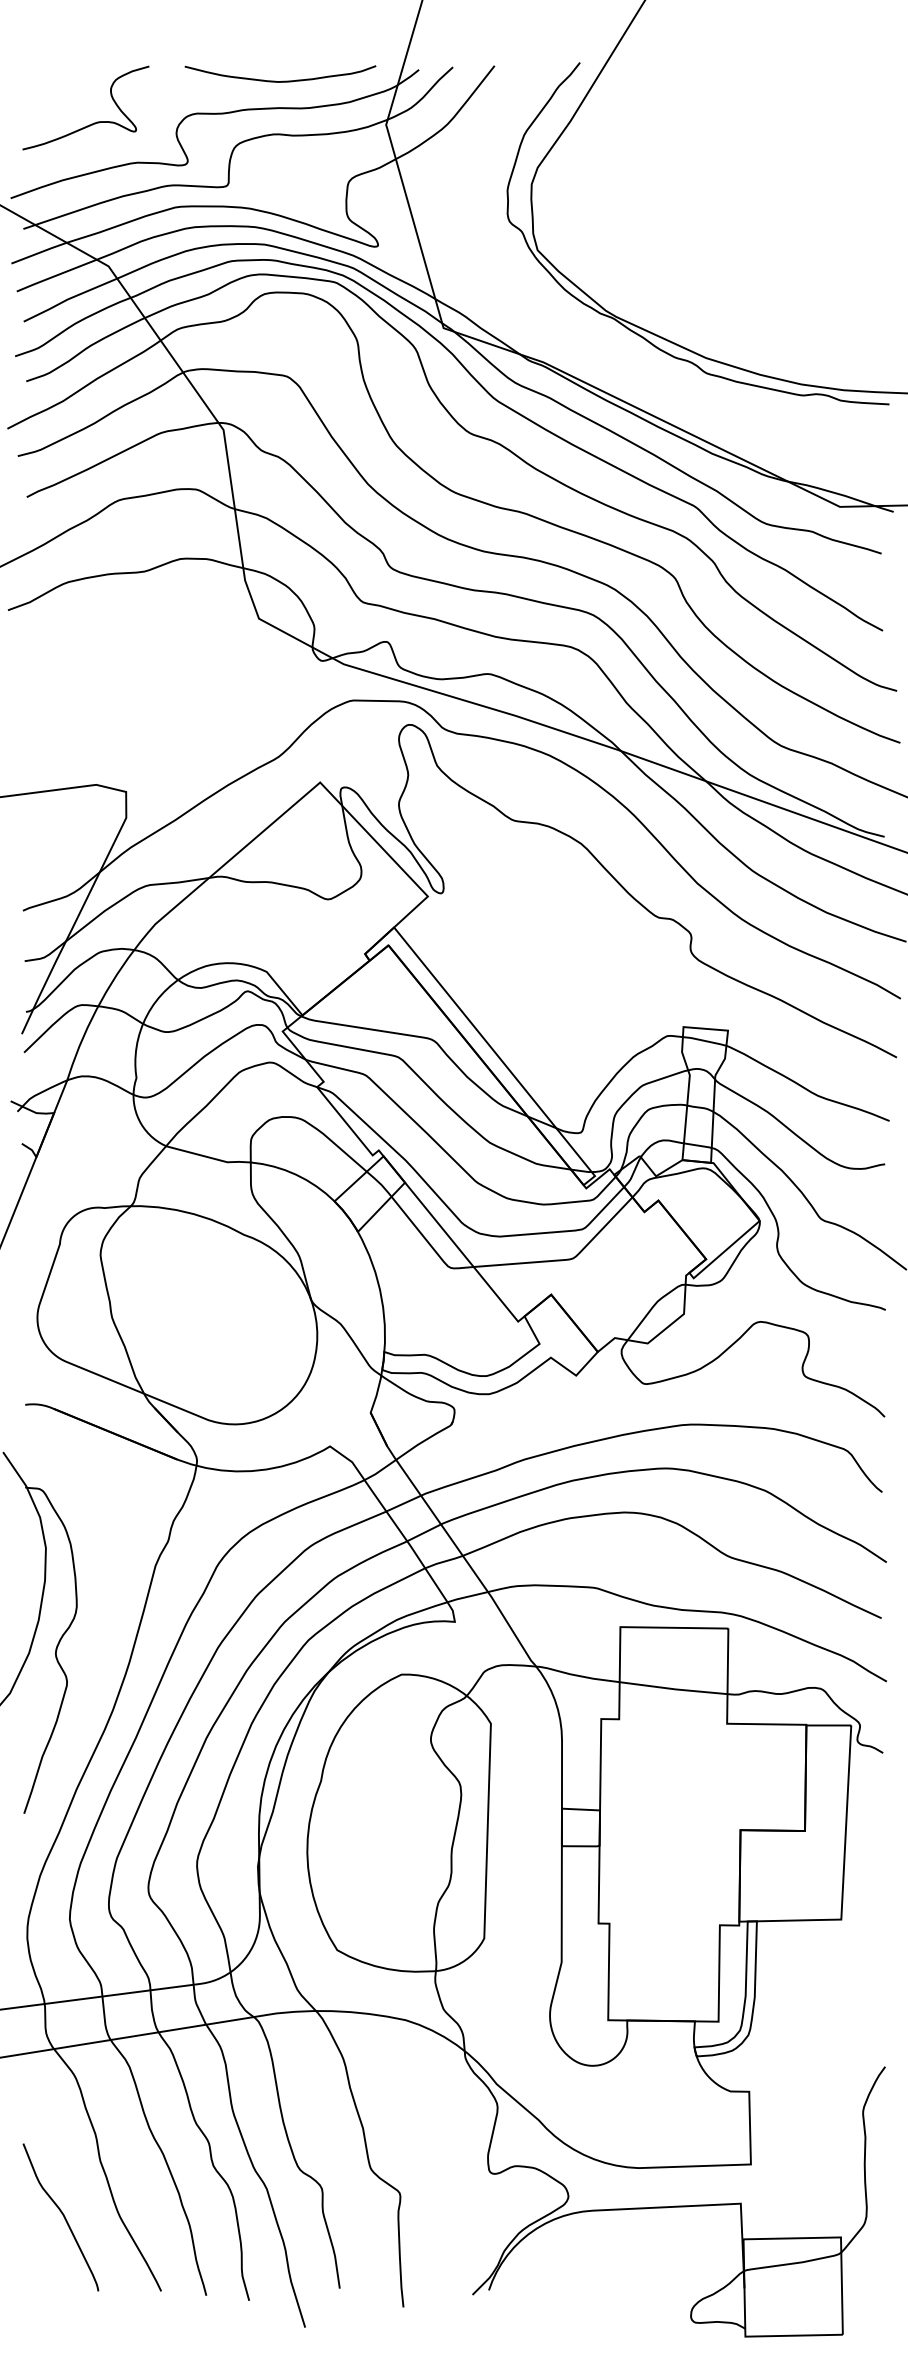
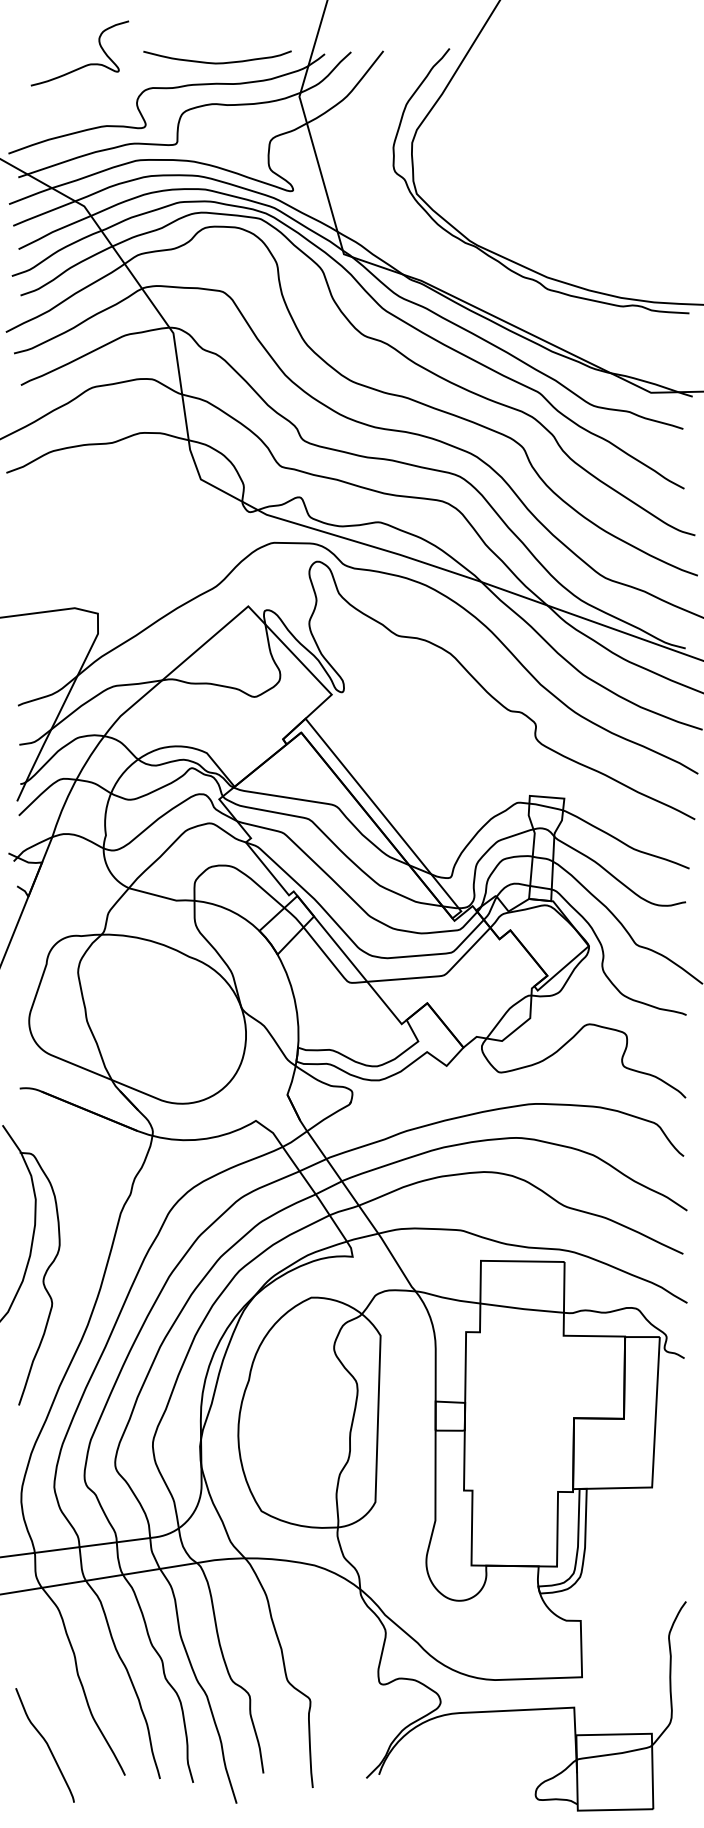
curve: (91, 123) -> (84, 65), moved
curve: (62, 2215) -> (46, 1743), moved

